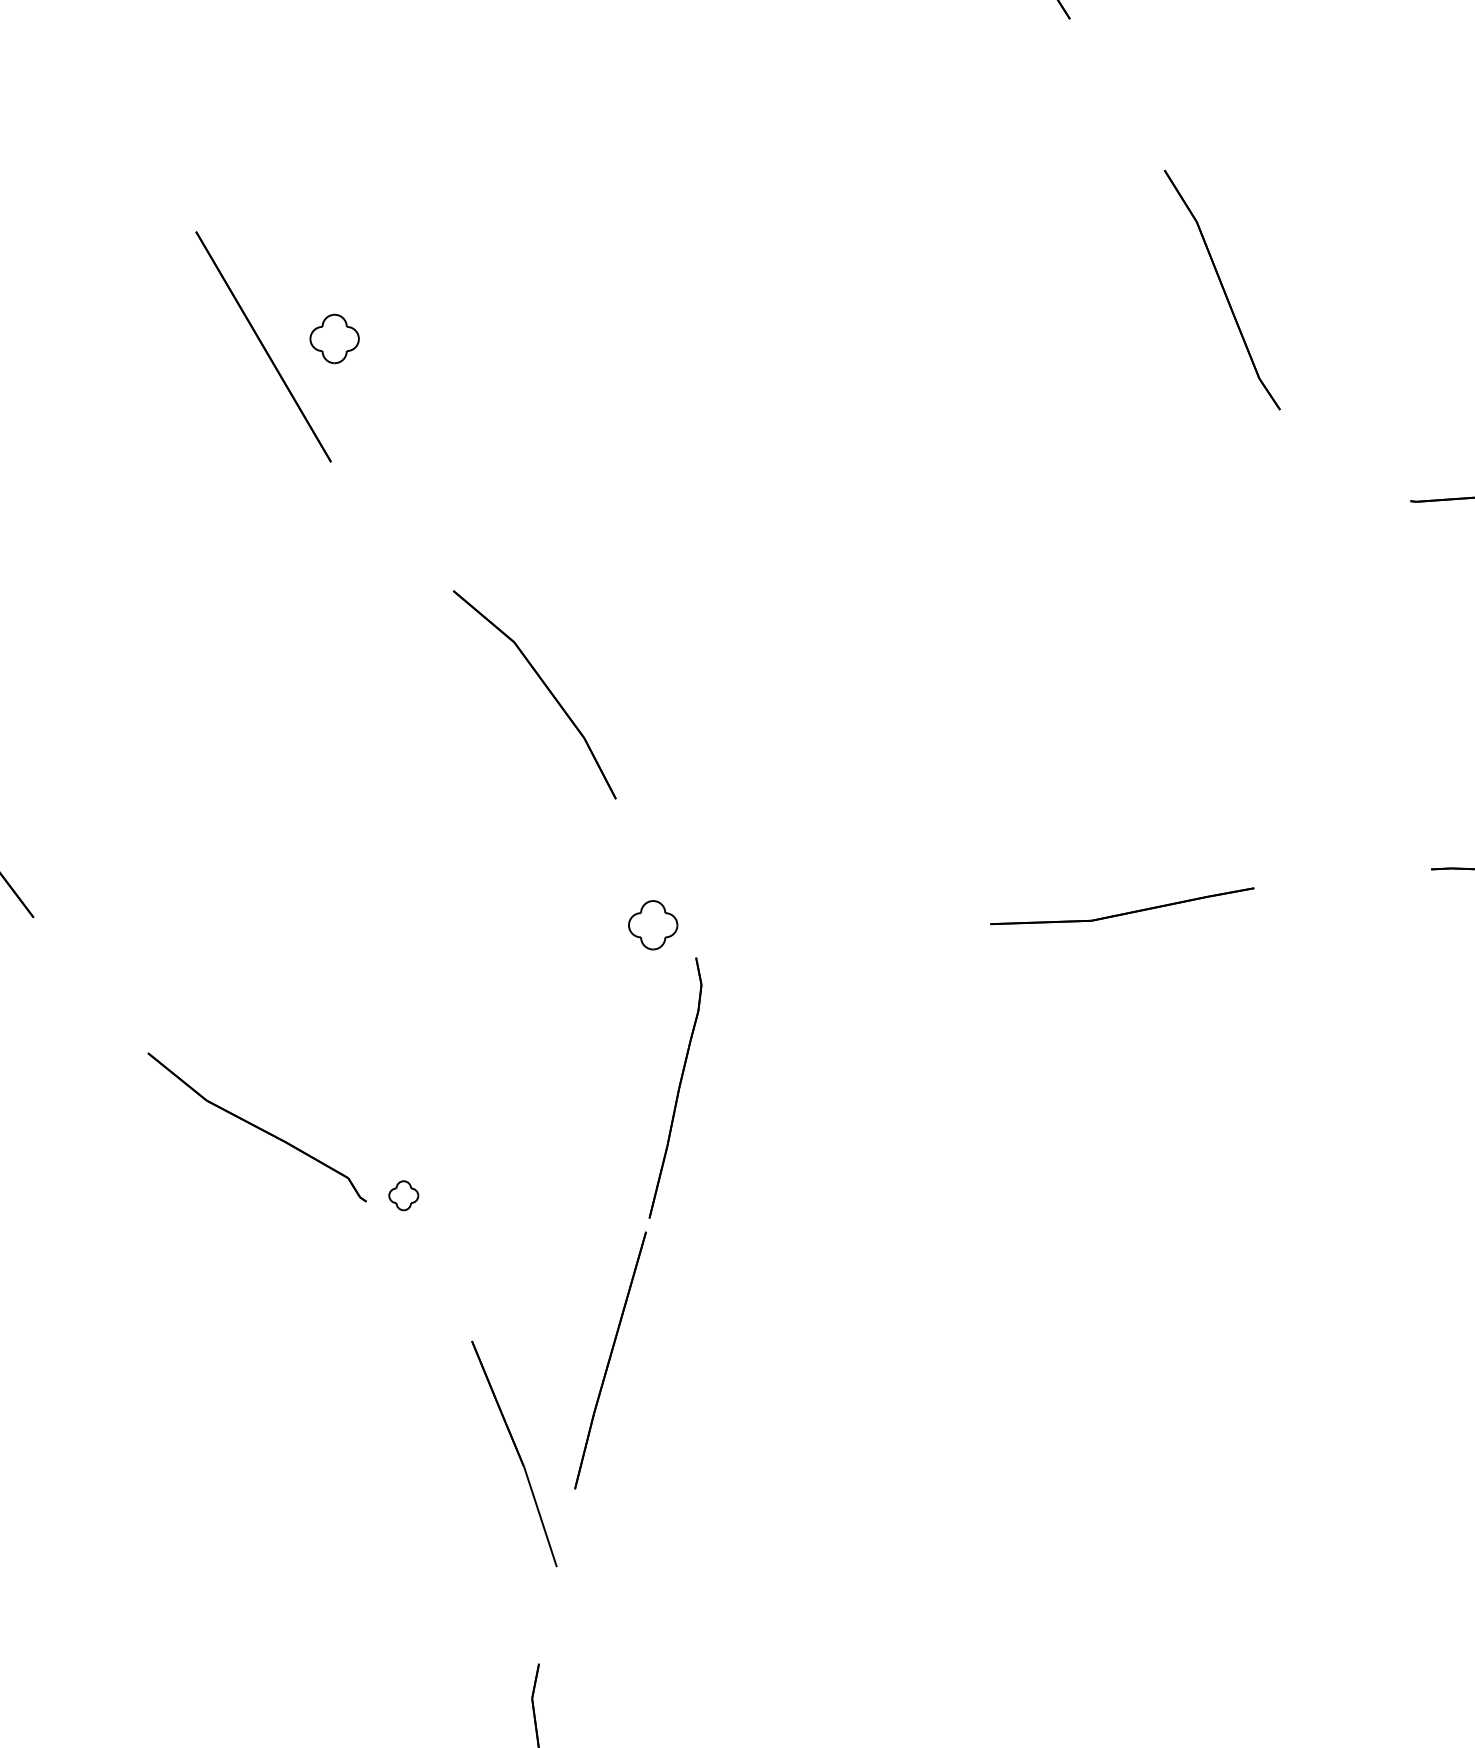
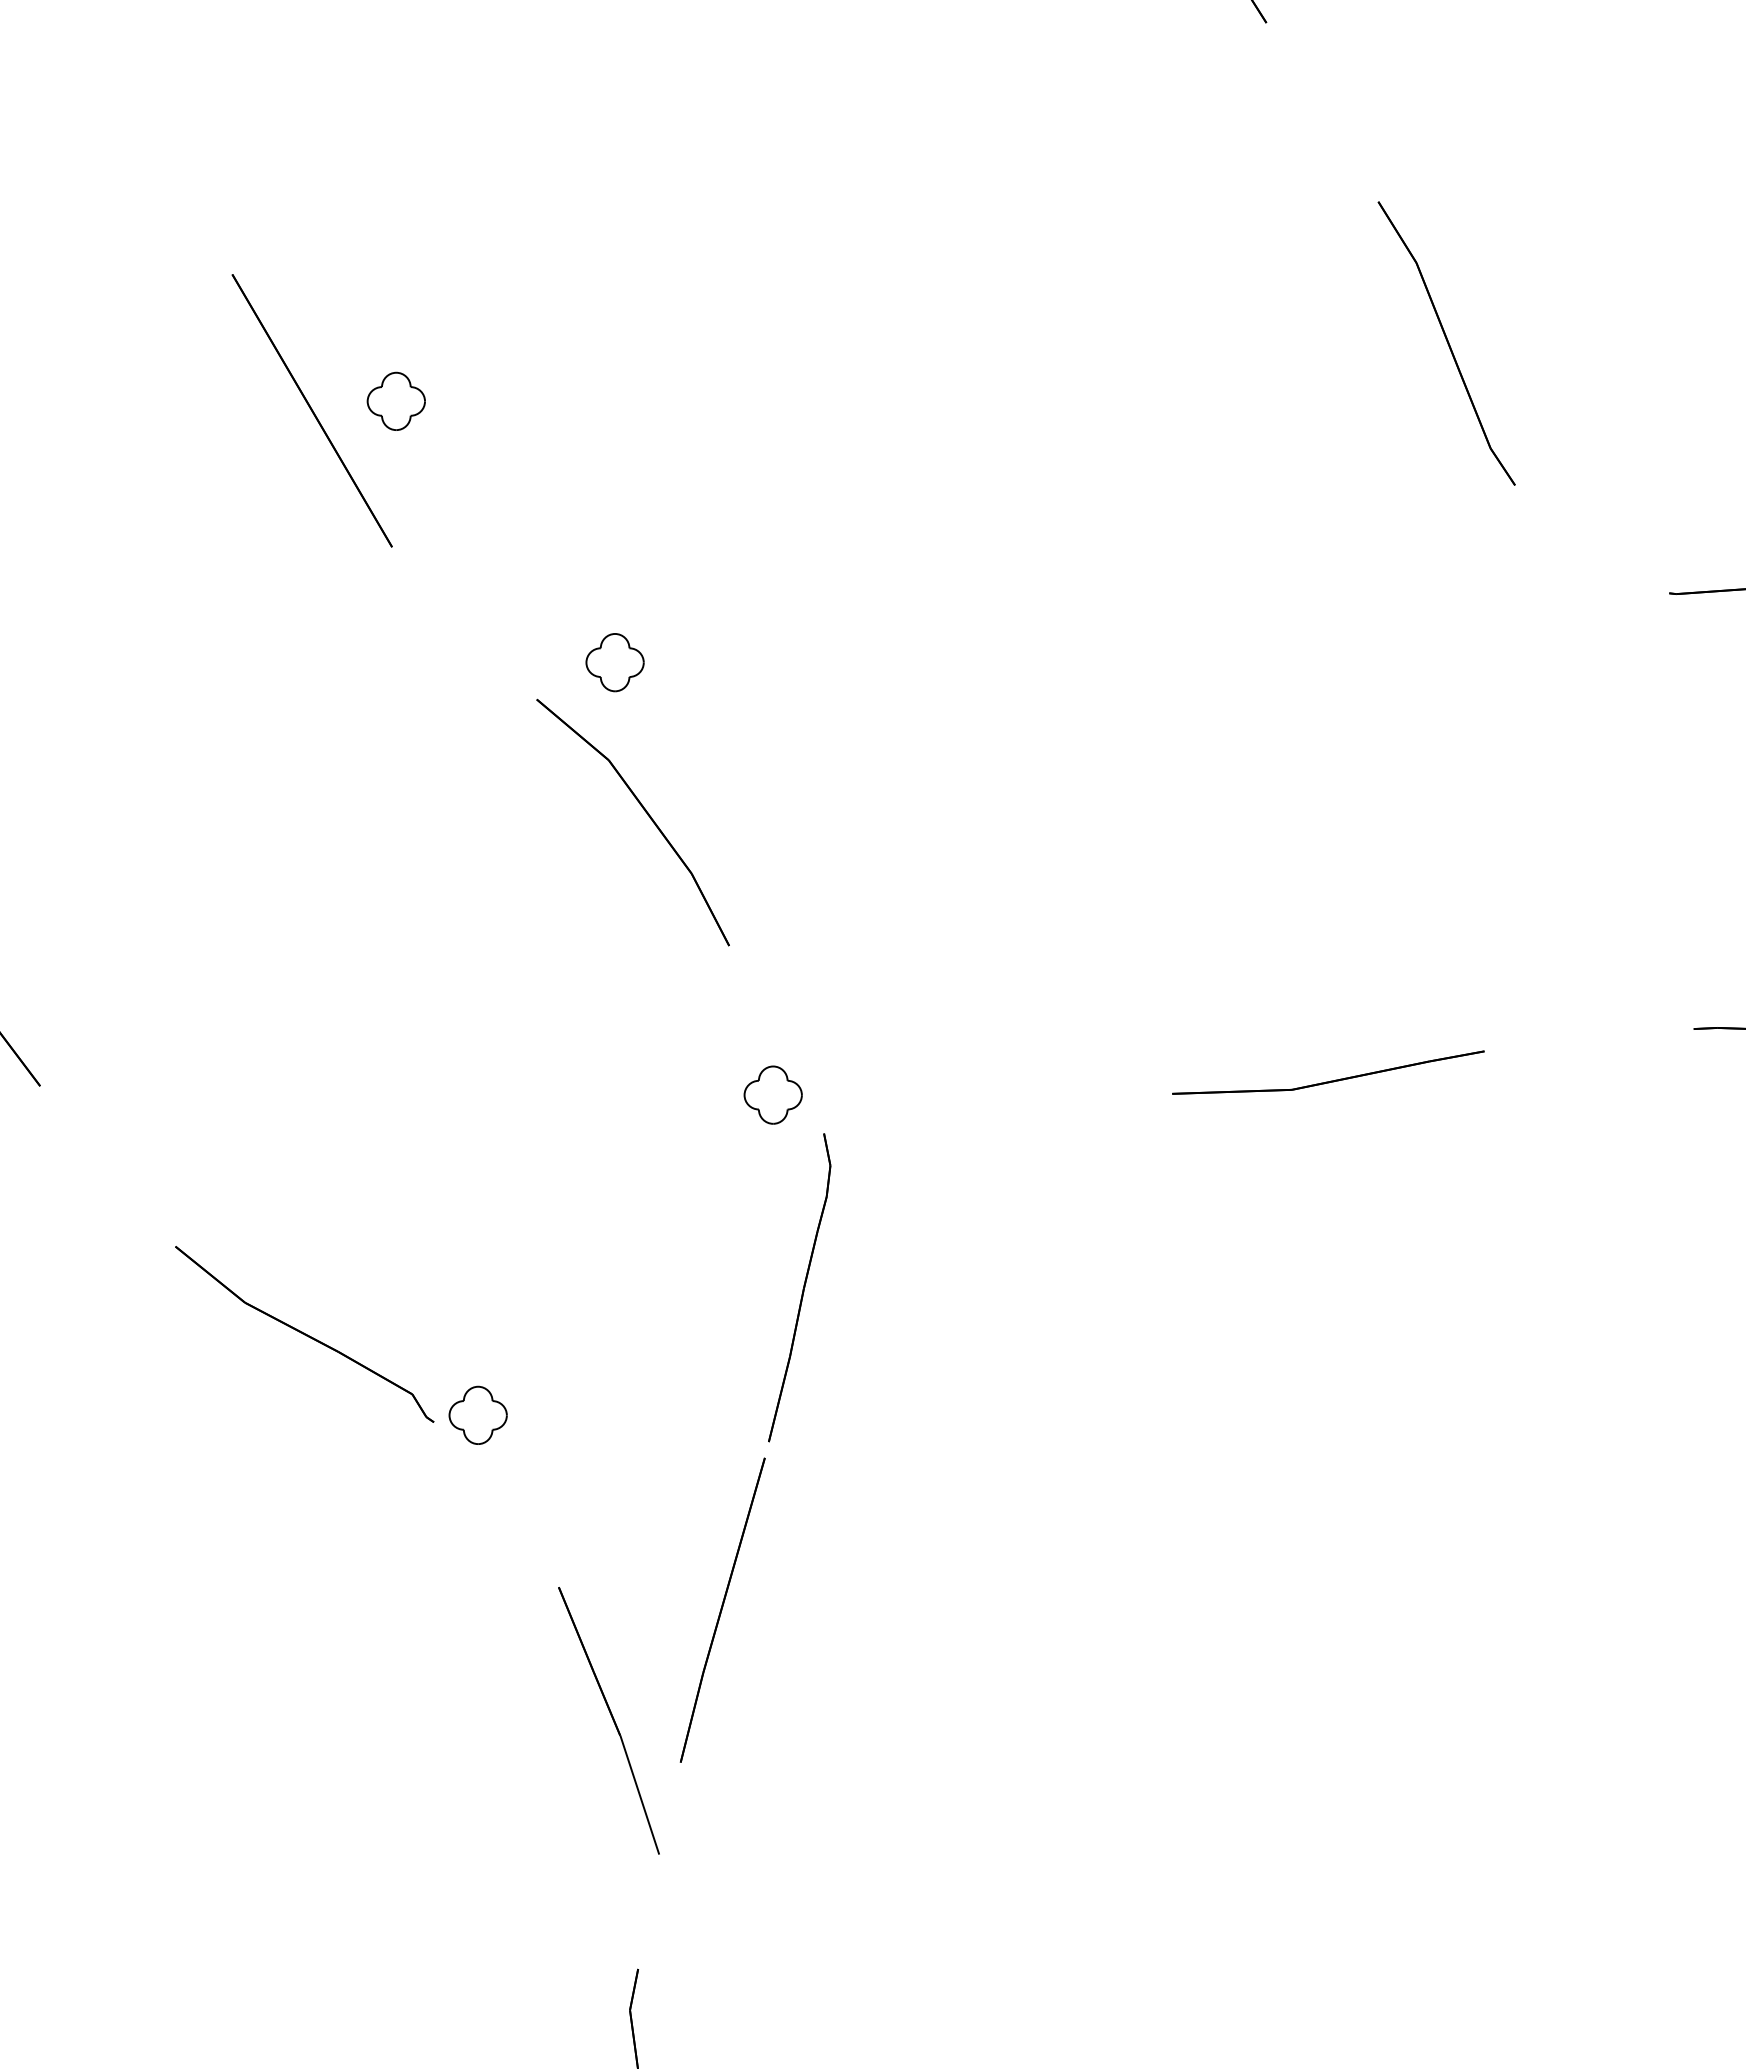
part: (519, 559) -> (614, 662), added
part: (403, 1195) -> (477, 1414), size x1.67

